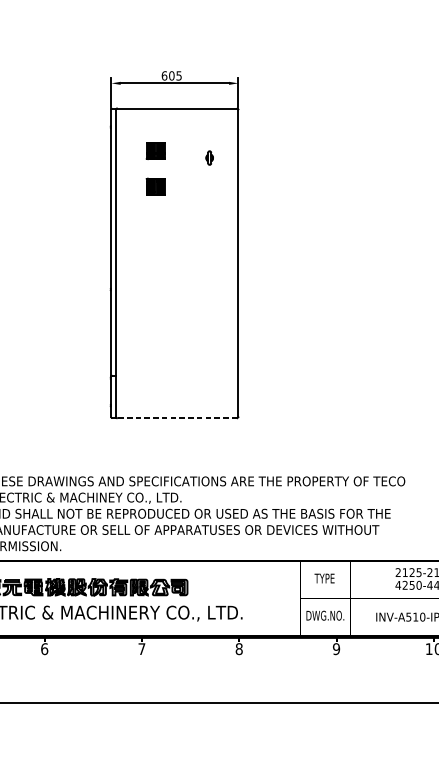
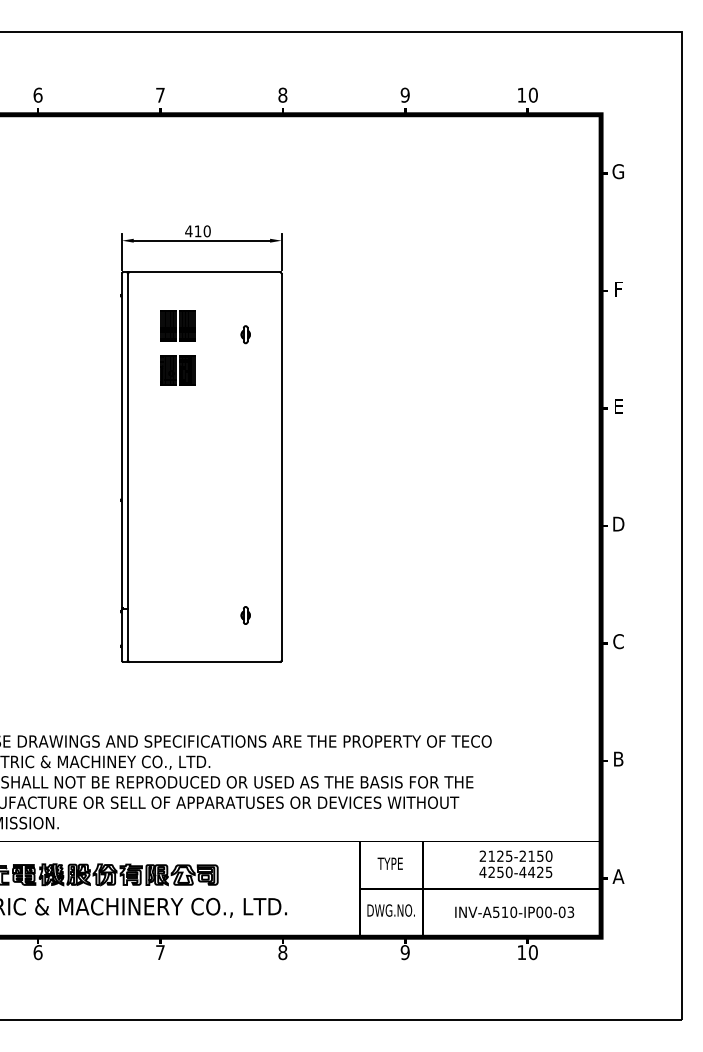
text: (171, 76) -> (197, 231), 605 -> 410
part: (155, 150) -> (177, 325), size x1.43
part: (155, 186) -> (177, 370), size x1.43
part: (209, 381) -> (245, 615), added
line: (176, 417) -> (204, 661), dashed -> solid

